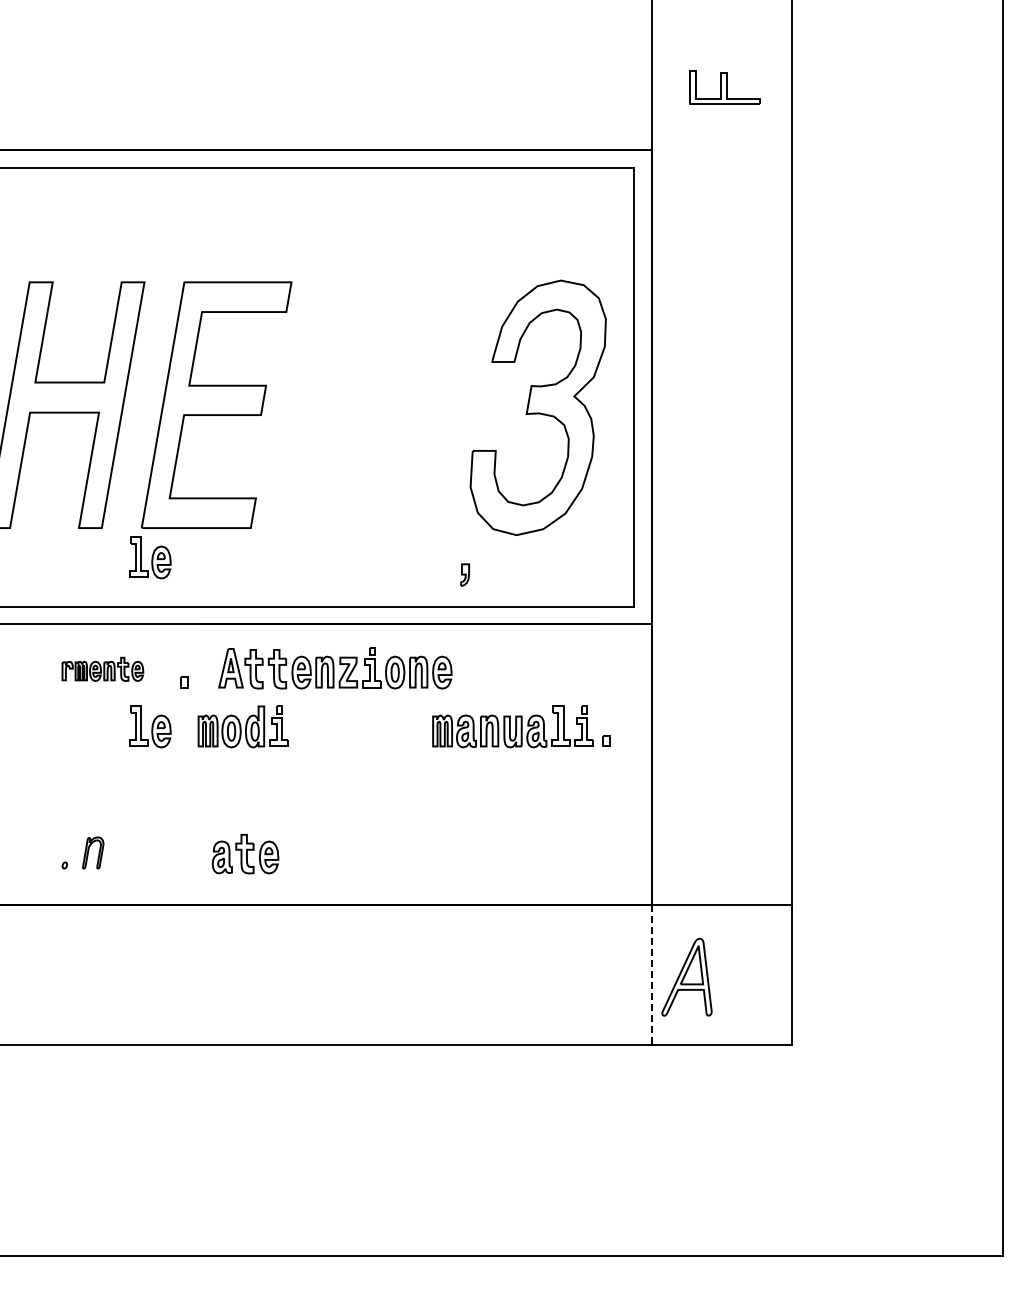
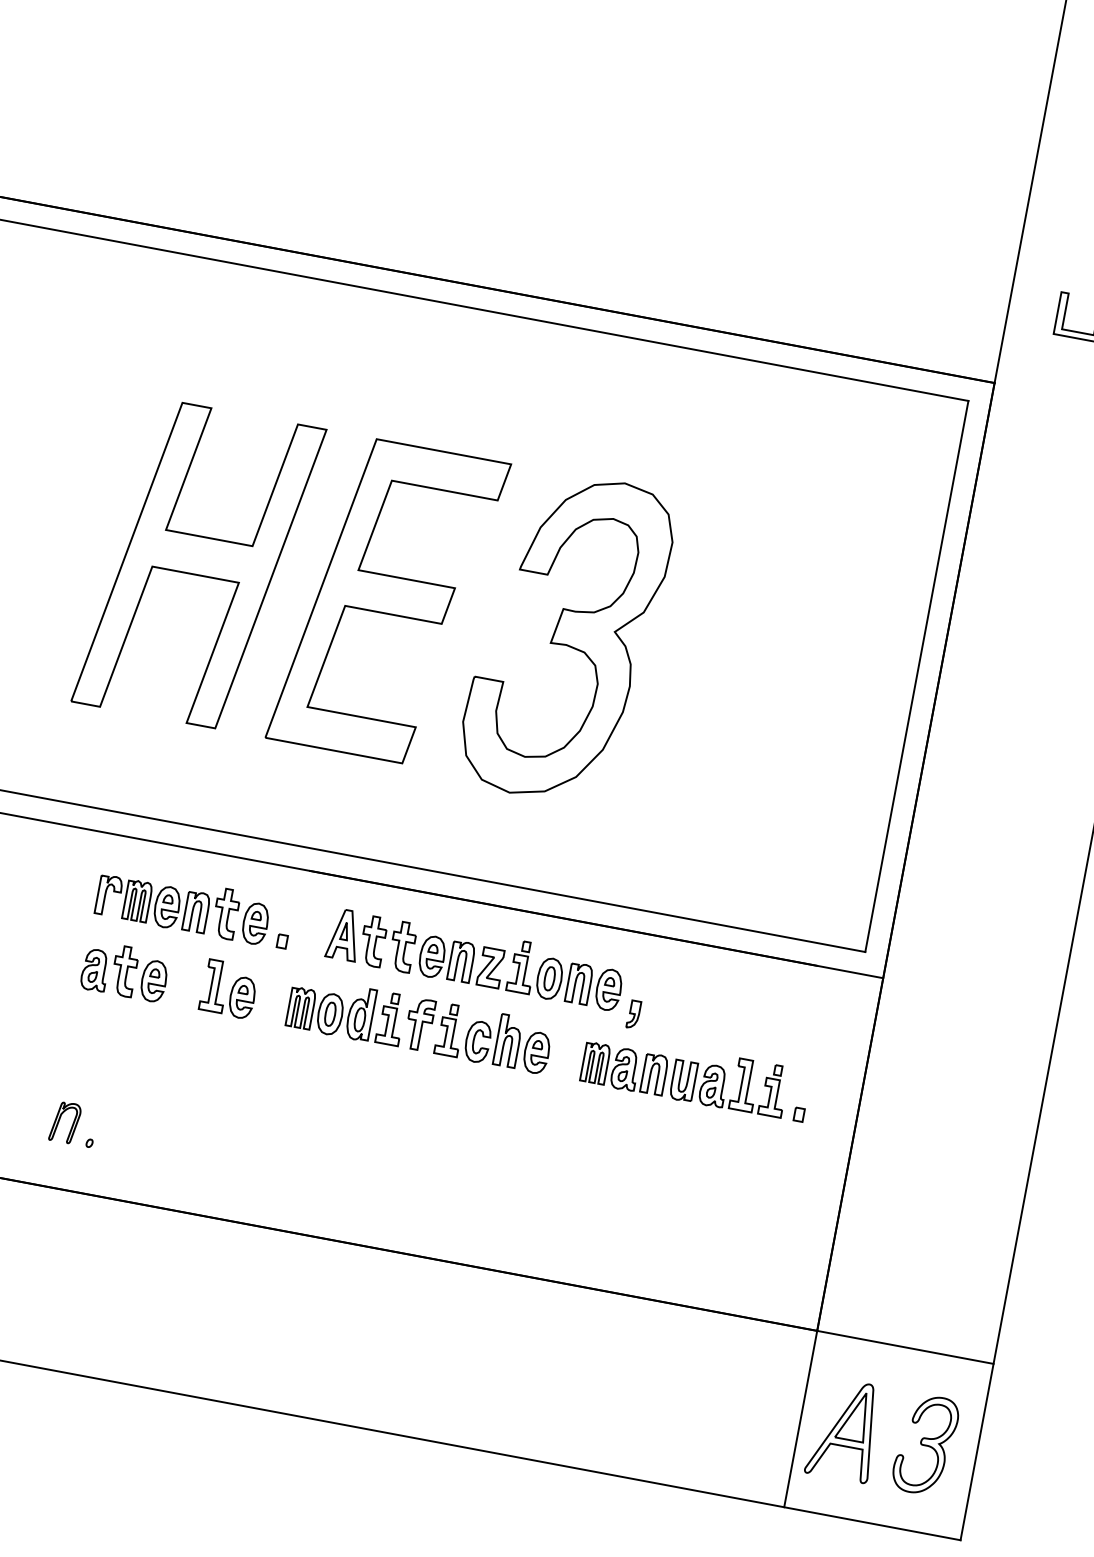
part: (537, 407) -> (565, 637), moved
part: (150, 557) -> (269, 776), removed
part: (464, 574) -> (633, 1013), moved
part: (102, 669) -> (182, 906), size x1.67
part: (348, 726) -> (478, 1035), added
part: (93, 852) -> (65, 1121), moved
part: (245, 853) -> (125, 970), moved
line: (651, 975) -> (800, 1419), dashed -> solid
part: (751, 976) -> (925, 1444), added

